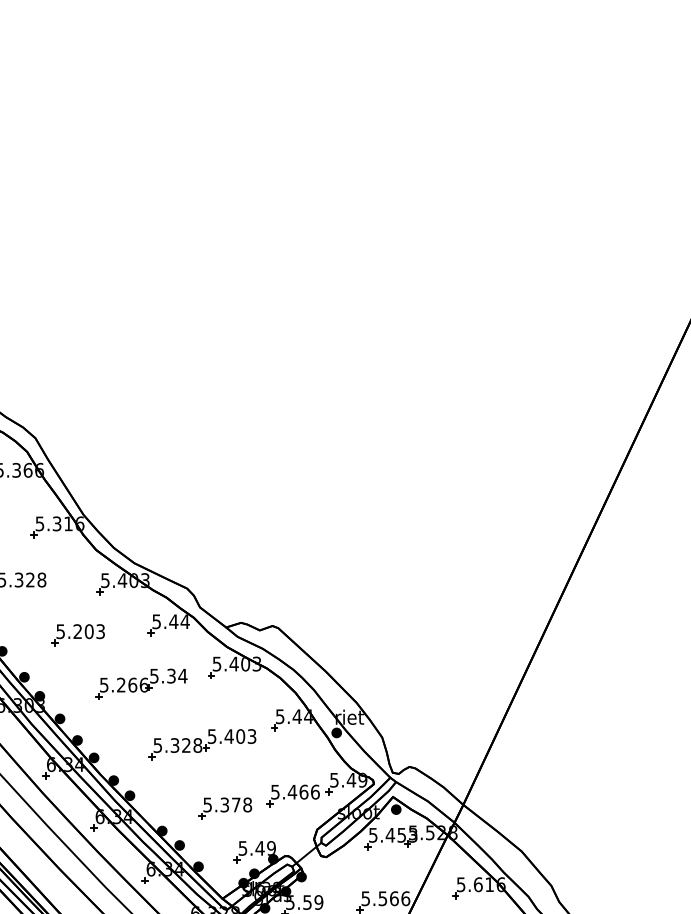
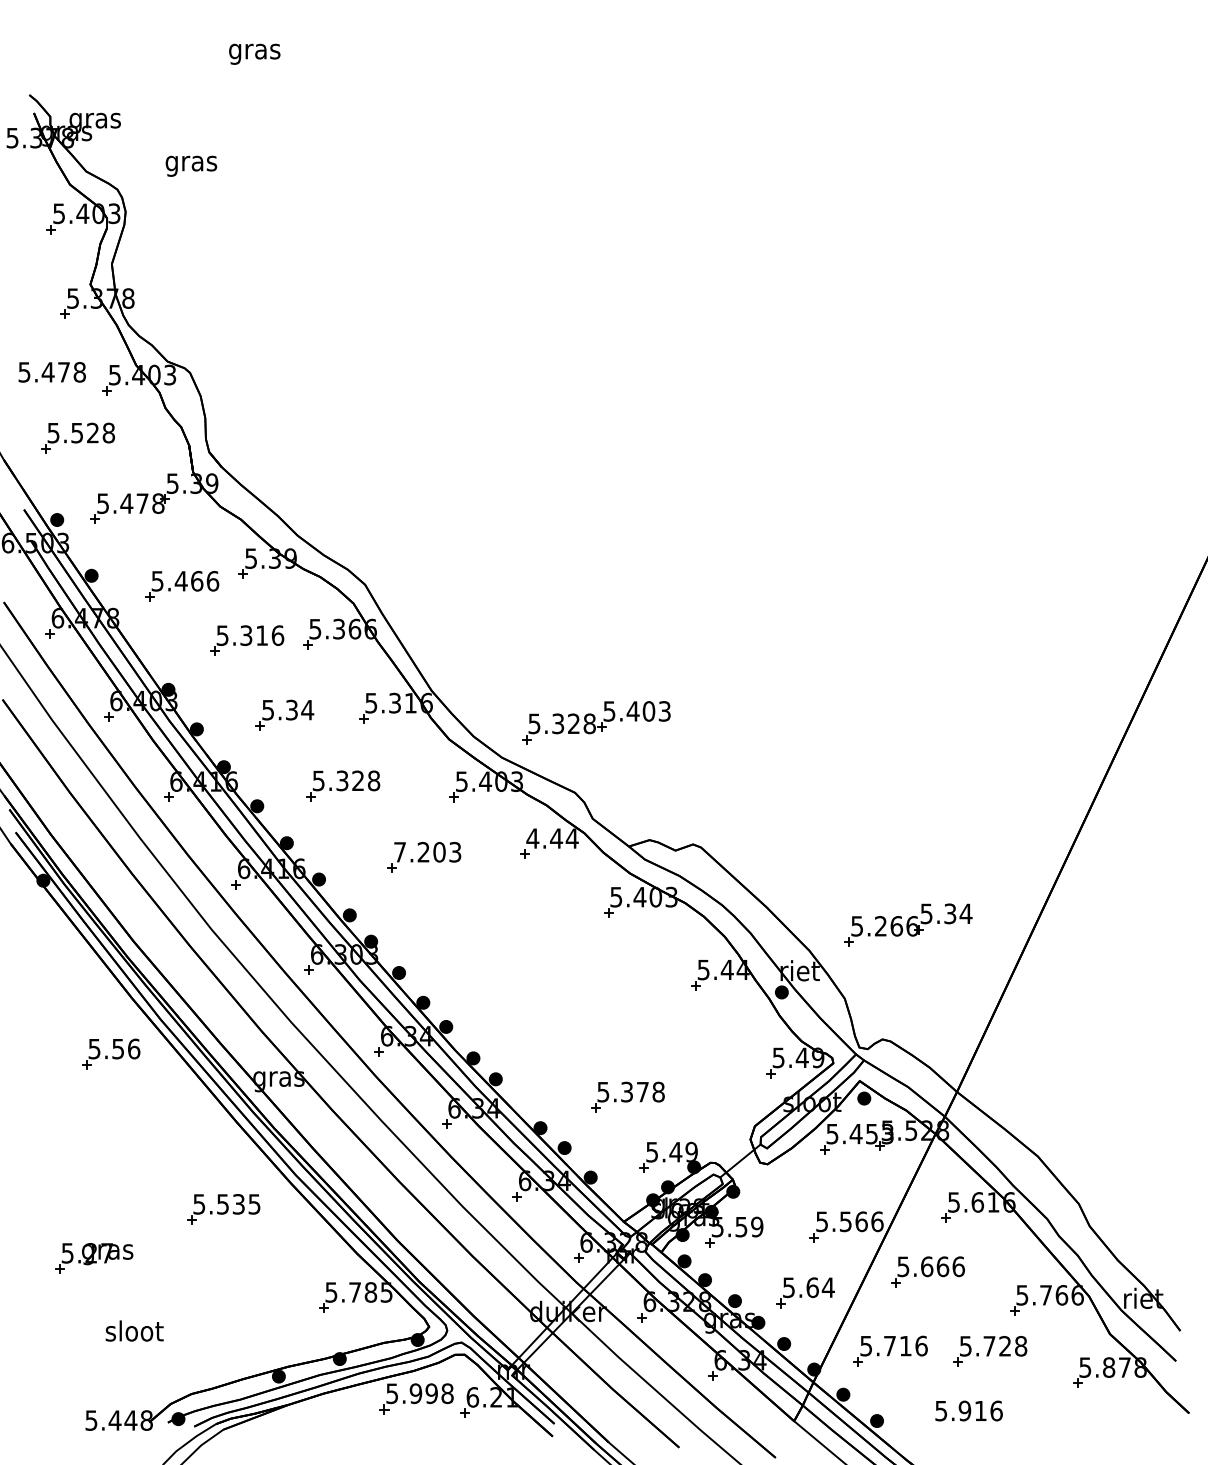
text: (156, 621) -> (532, 838), 5.44 -> 4.44
text: (60, 631) -> (399, 852), 5.203 -> 7.203
part: (141, 683) -> (908, 924), moved
part: (202, 744) -> (596, 722), moved
part: (293, 795) -> (721, 1079), removed

